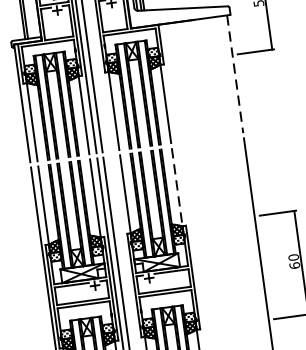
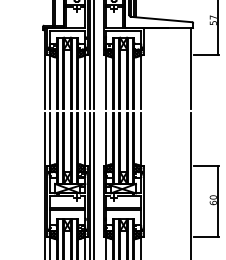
line: (234, 75) -> (190, 69), dashed -> solid
line: (177, 188) -> (141, 140), dashed -> solid

